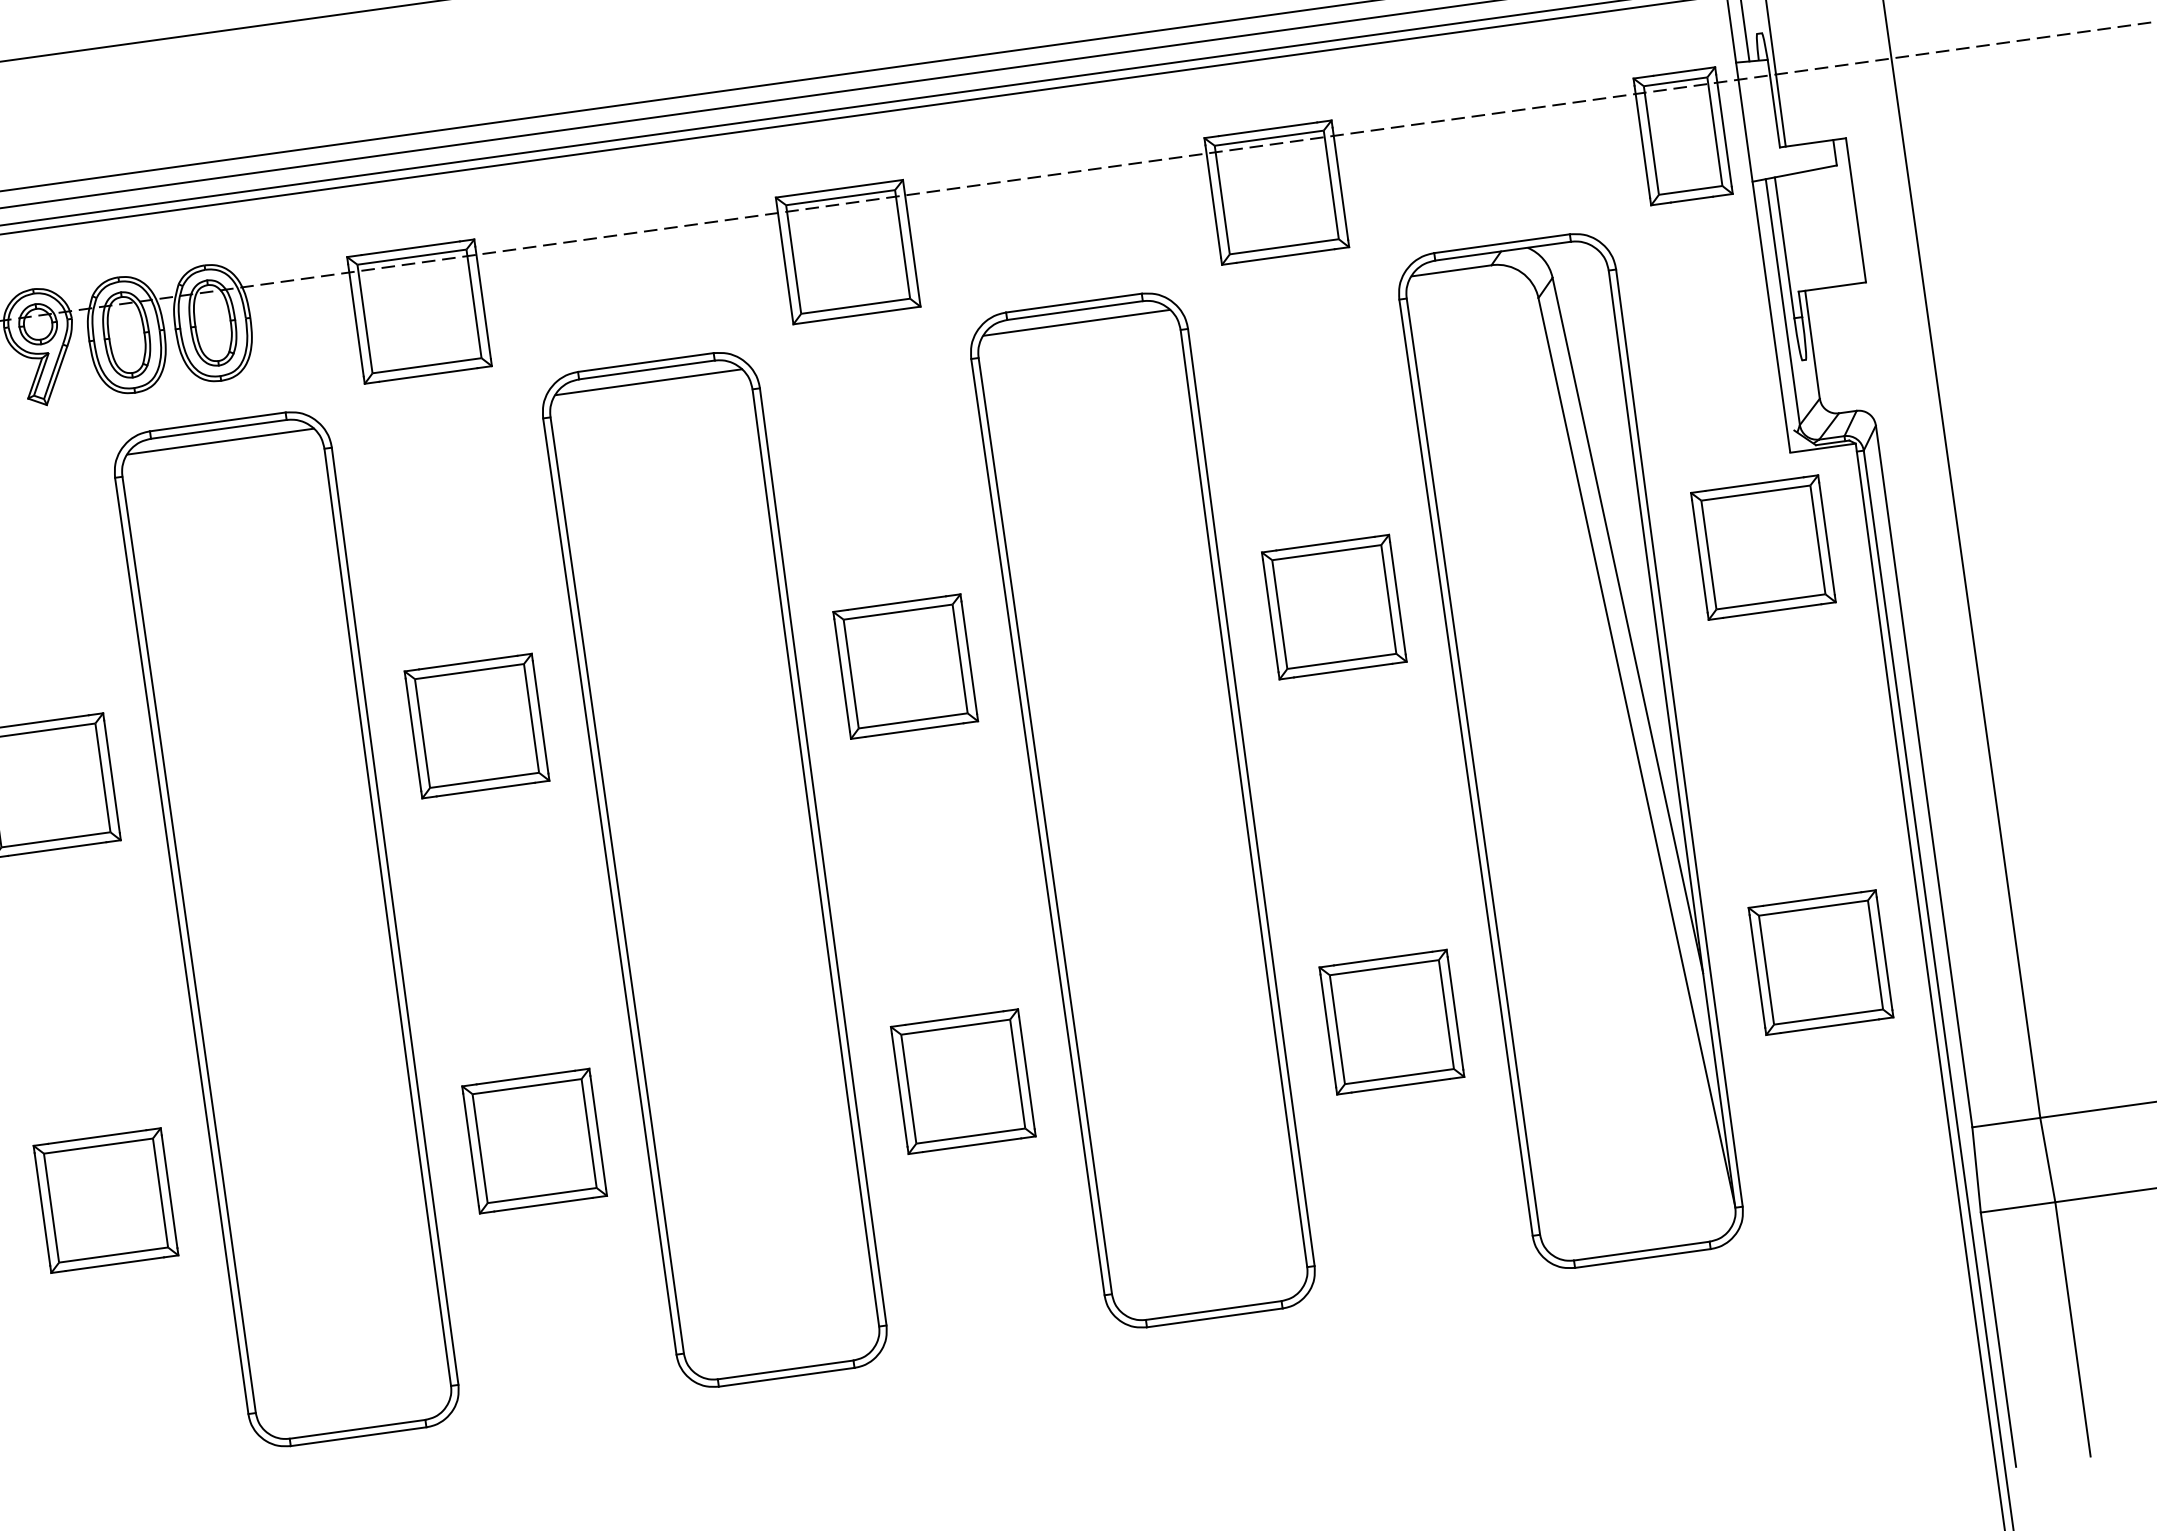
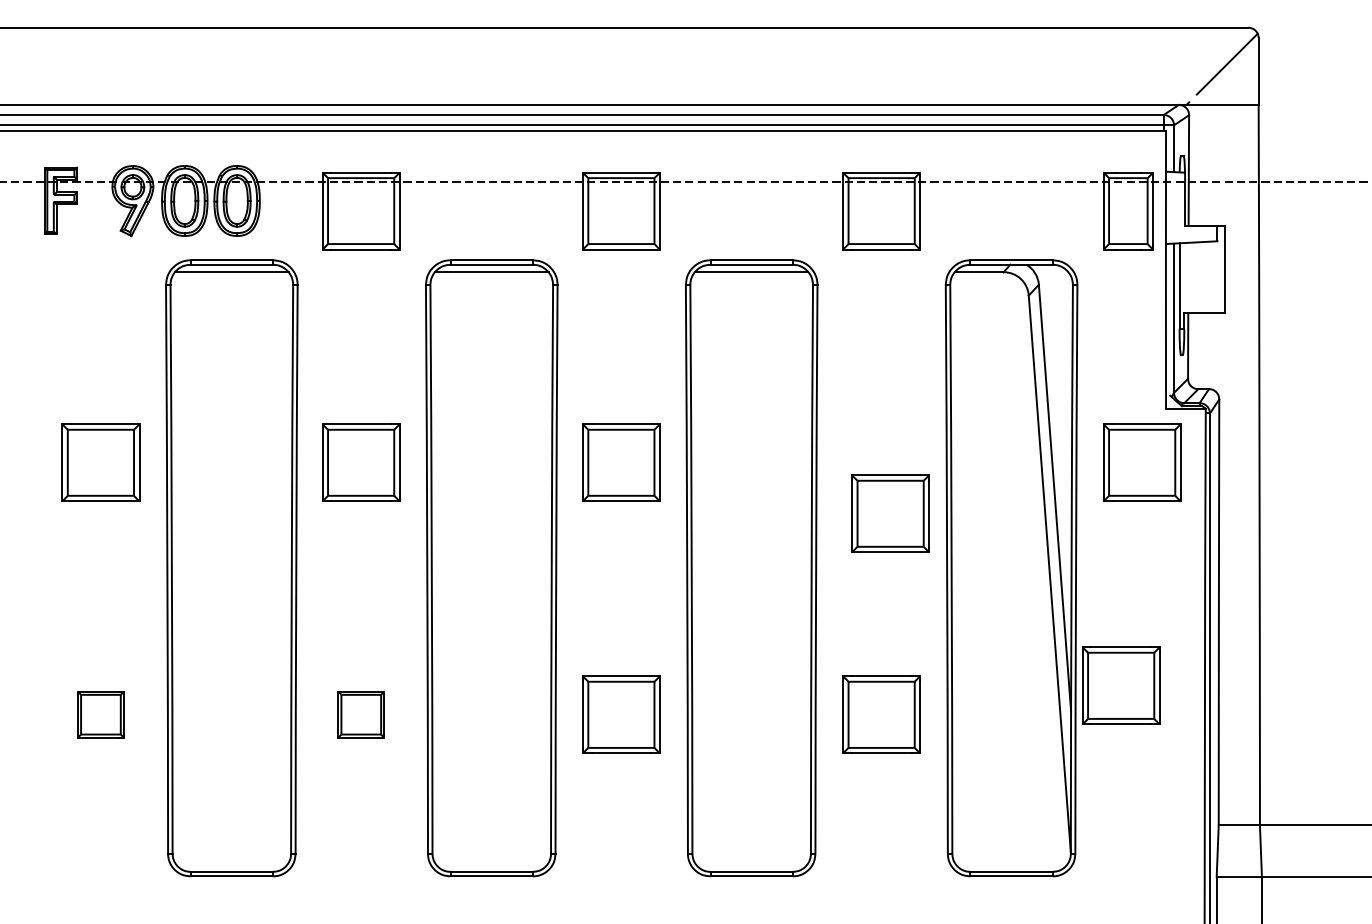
part: (1334, 606) -> (890, 513), moved
part: (1821, 961) -> (1121, 685), moved
part: (535, 1140) -> (361, 714), size x0.6
part: (105, 1200) -> (100, 714), size x0.6

